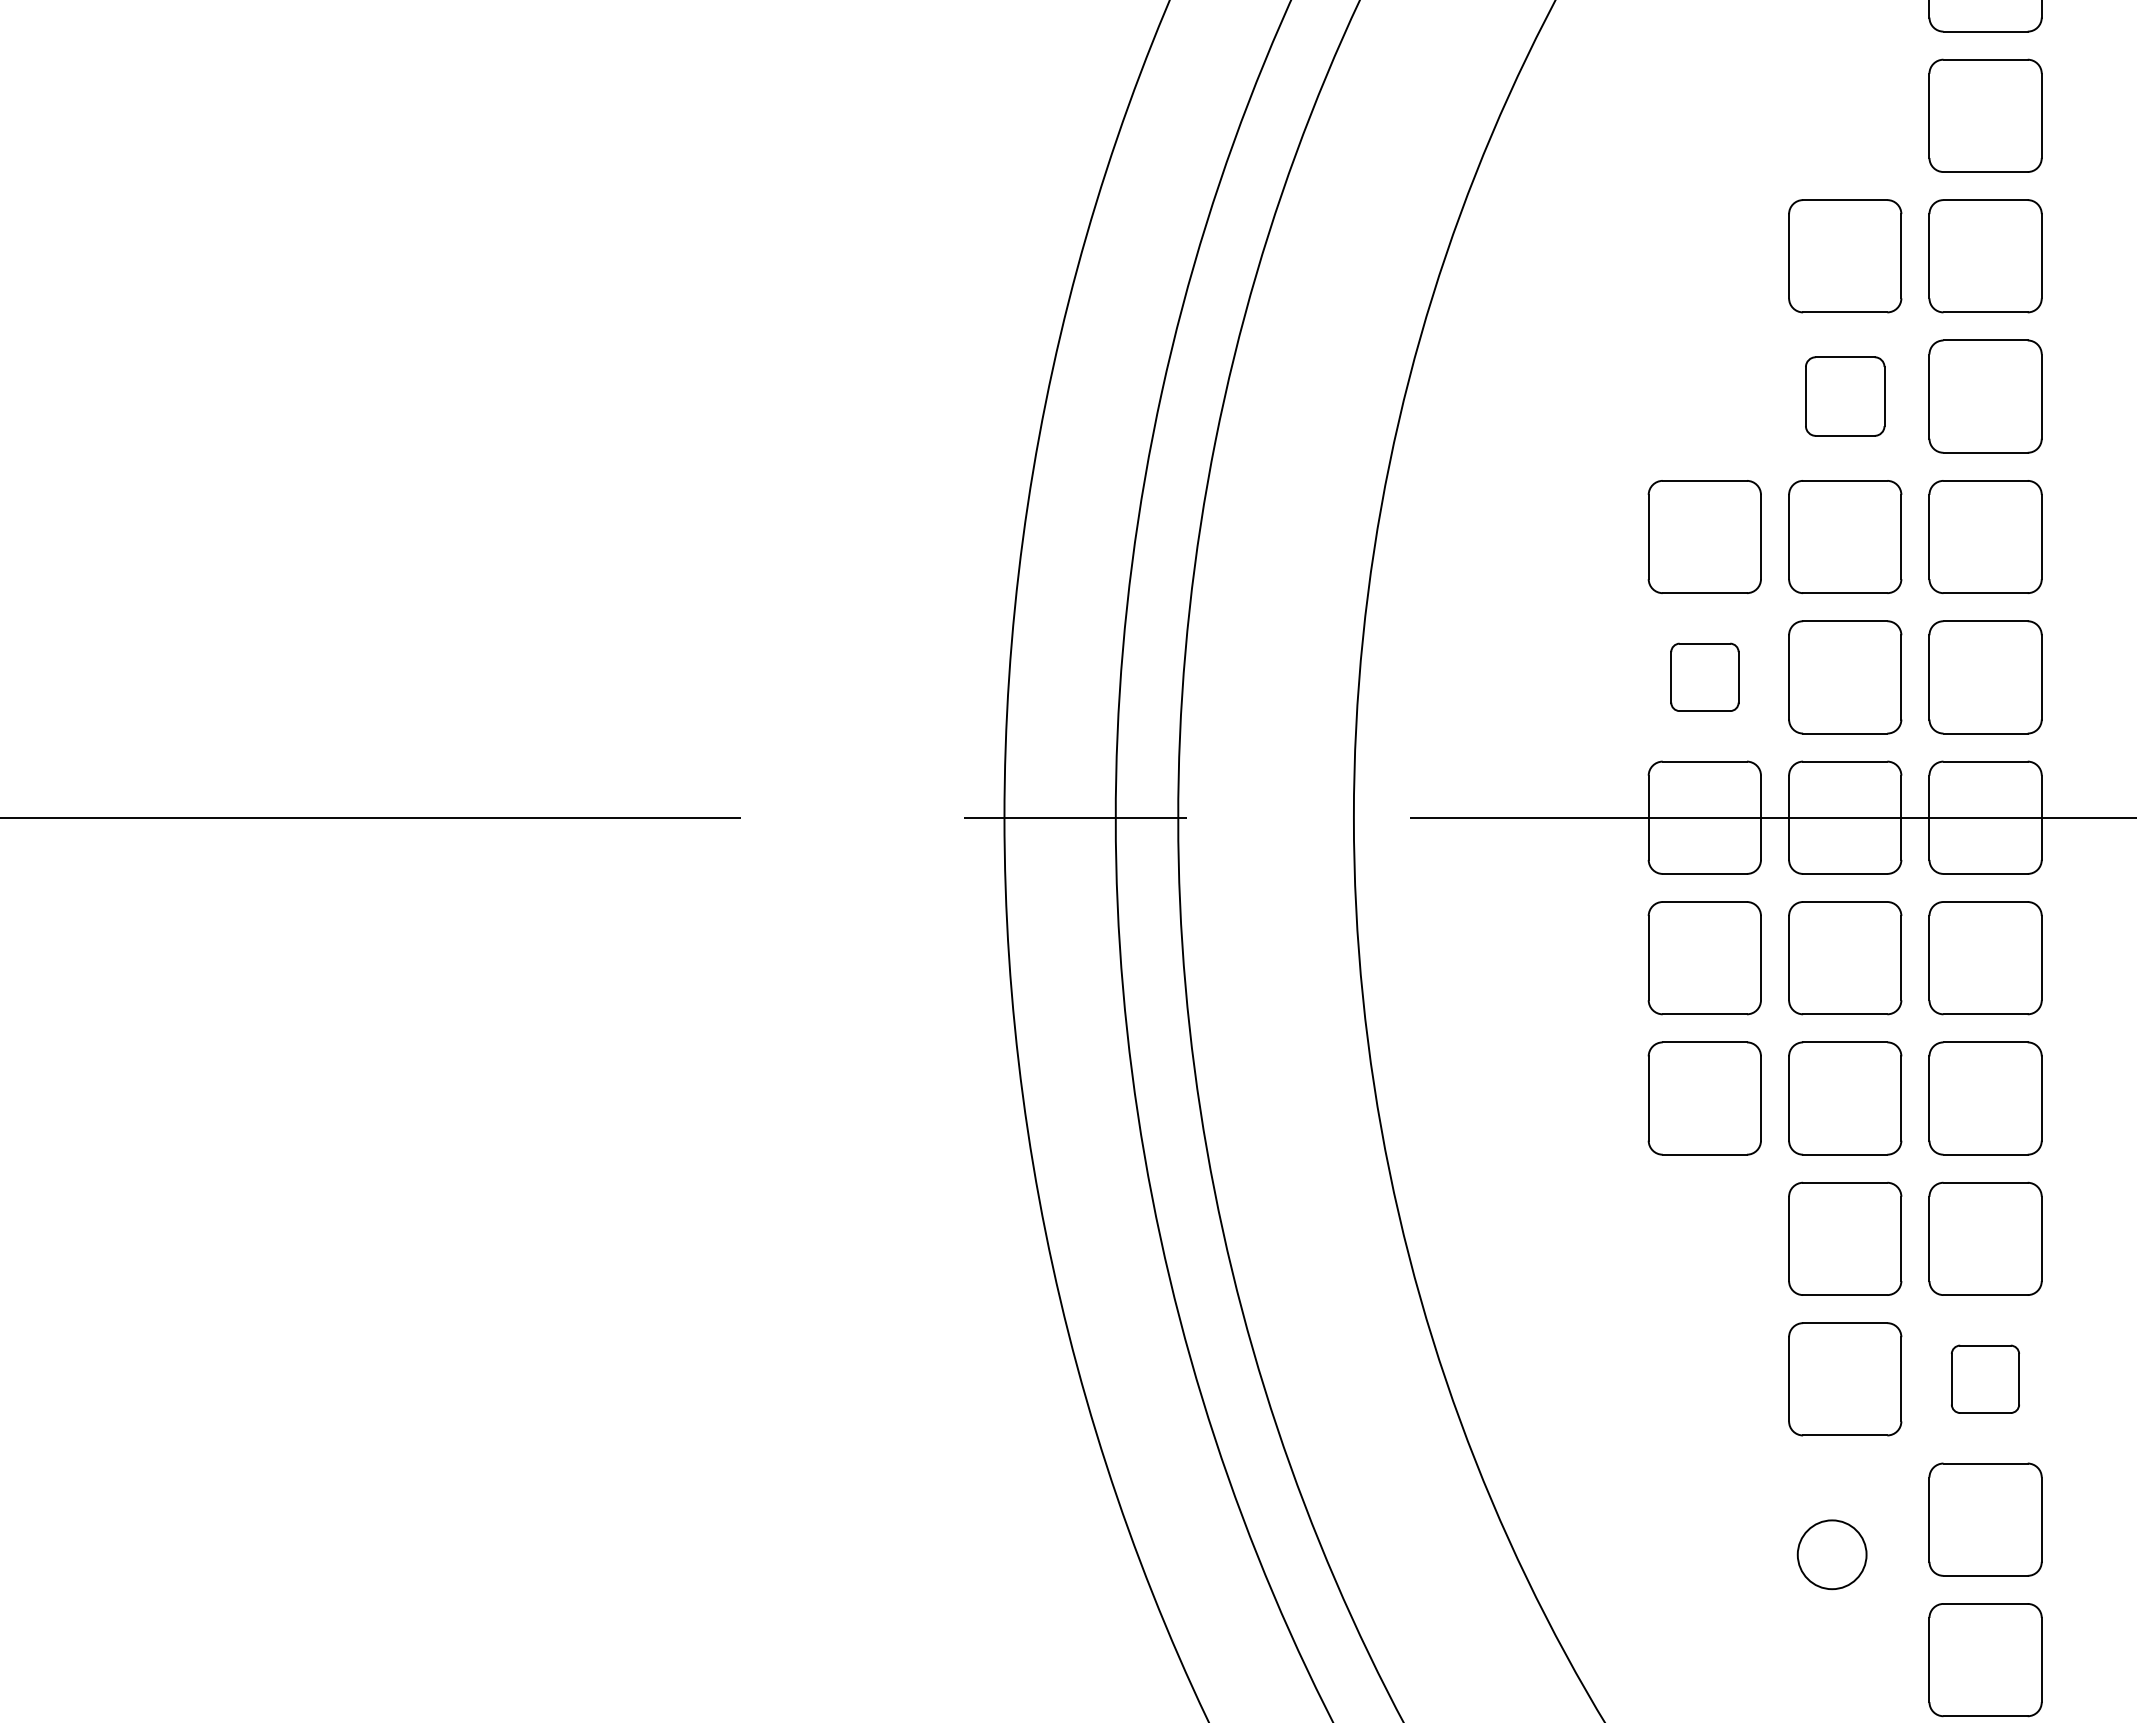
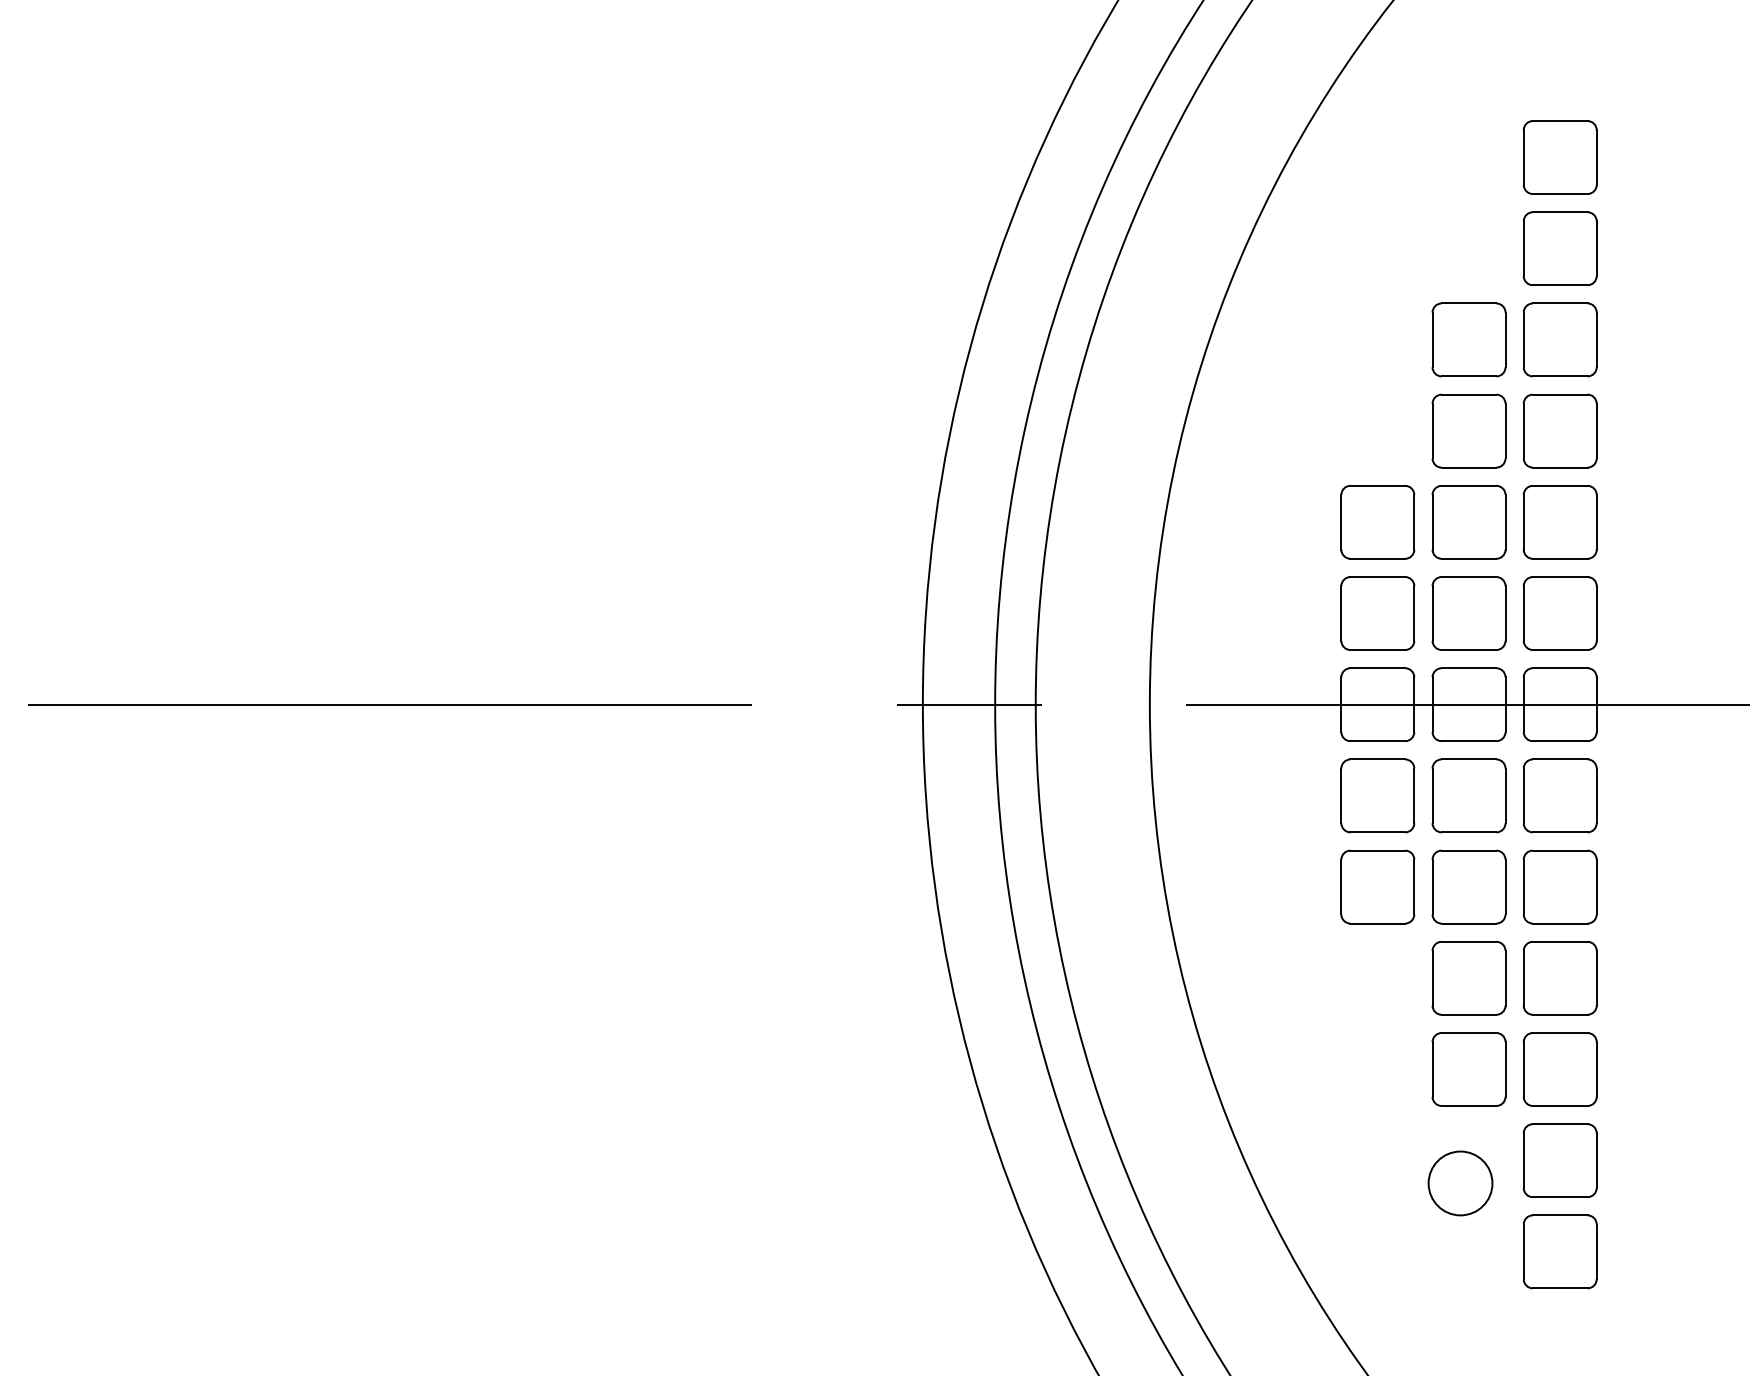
part: (1844, 395) -> (1468, 430), size x1.43
part: (1704, 677) -> (1377, 613), size x1.67
part: (1984, 1379) -> (1559, 1069), size x1.67
circle: (1832, 1554) -> (1460, 1183), size x1.43

